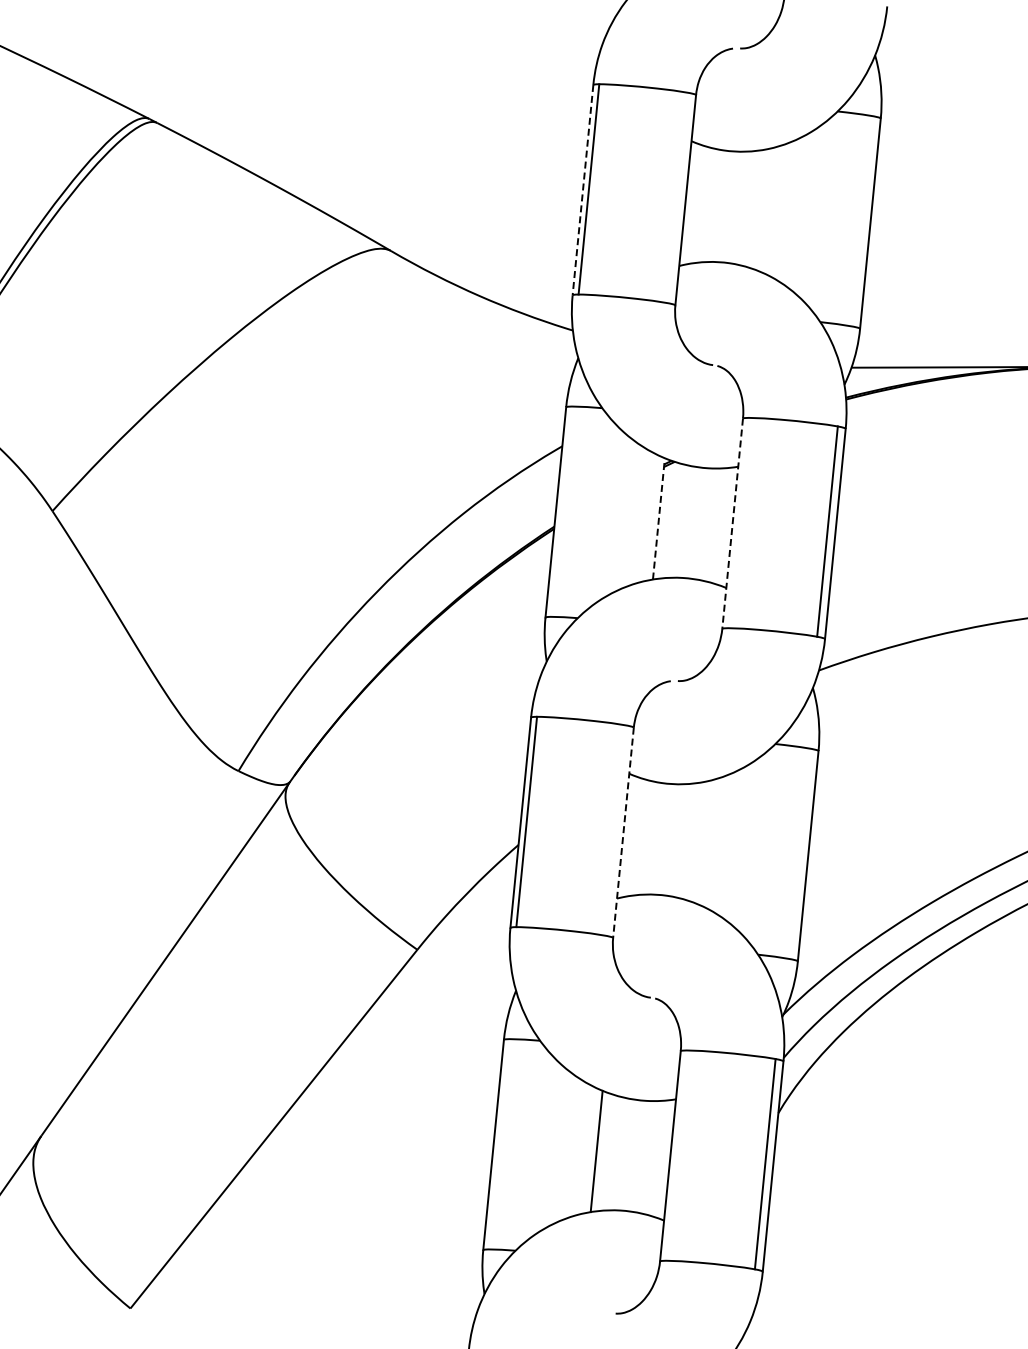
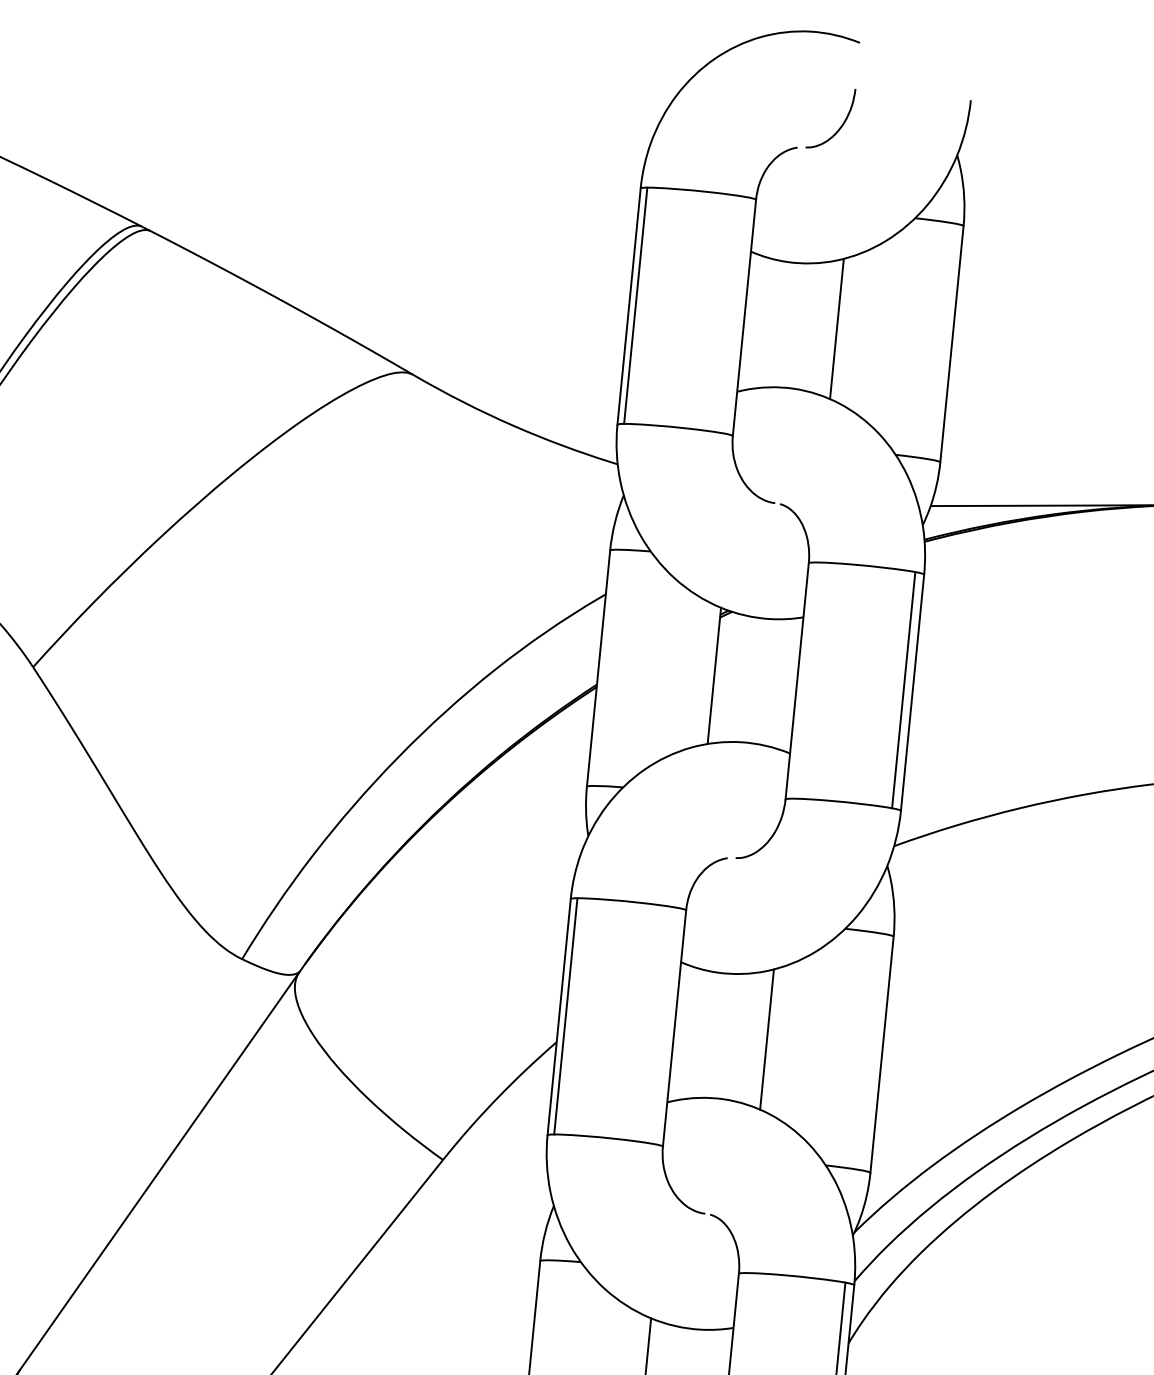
line: (583, 190) -> (629, 307), dashed -> solid
line: (767, 209) -> (836, 328), added
line: (658, 518) -> (713, 675), dashed -> solid
line: (732, 523) -> (796, 681), dashed -> solid
line: (623, 832) -> (674, 1028), dashed -> solid
line: (705, 842) -> (766, 1039), added

